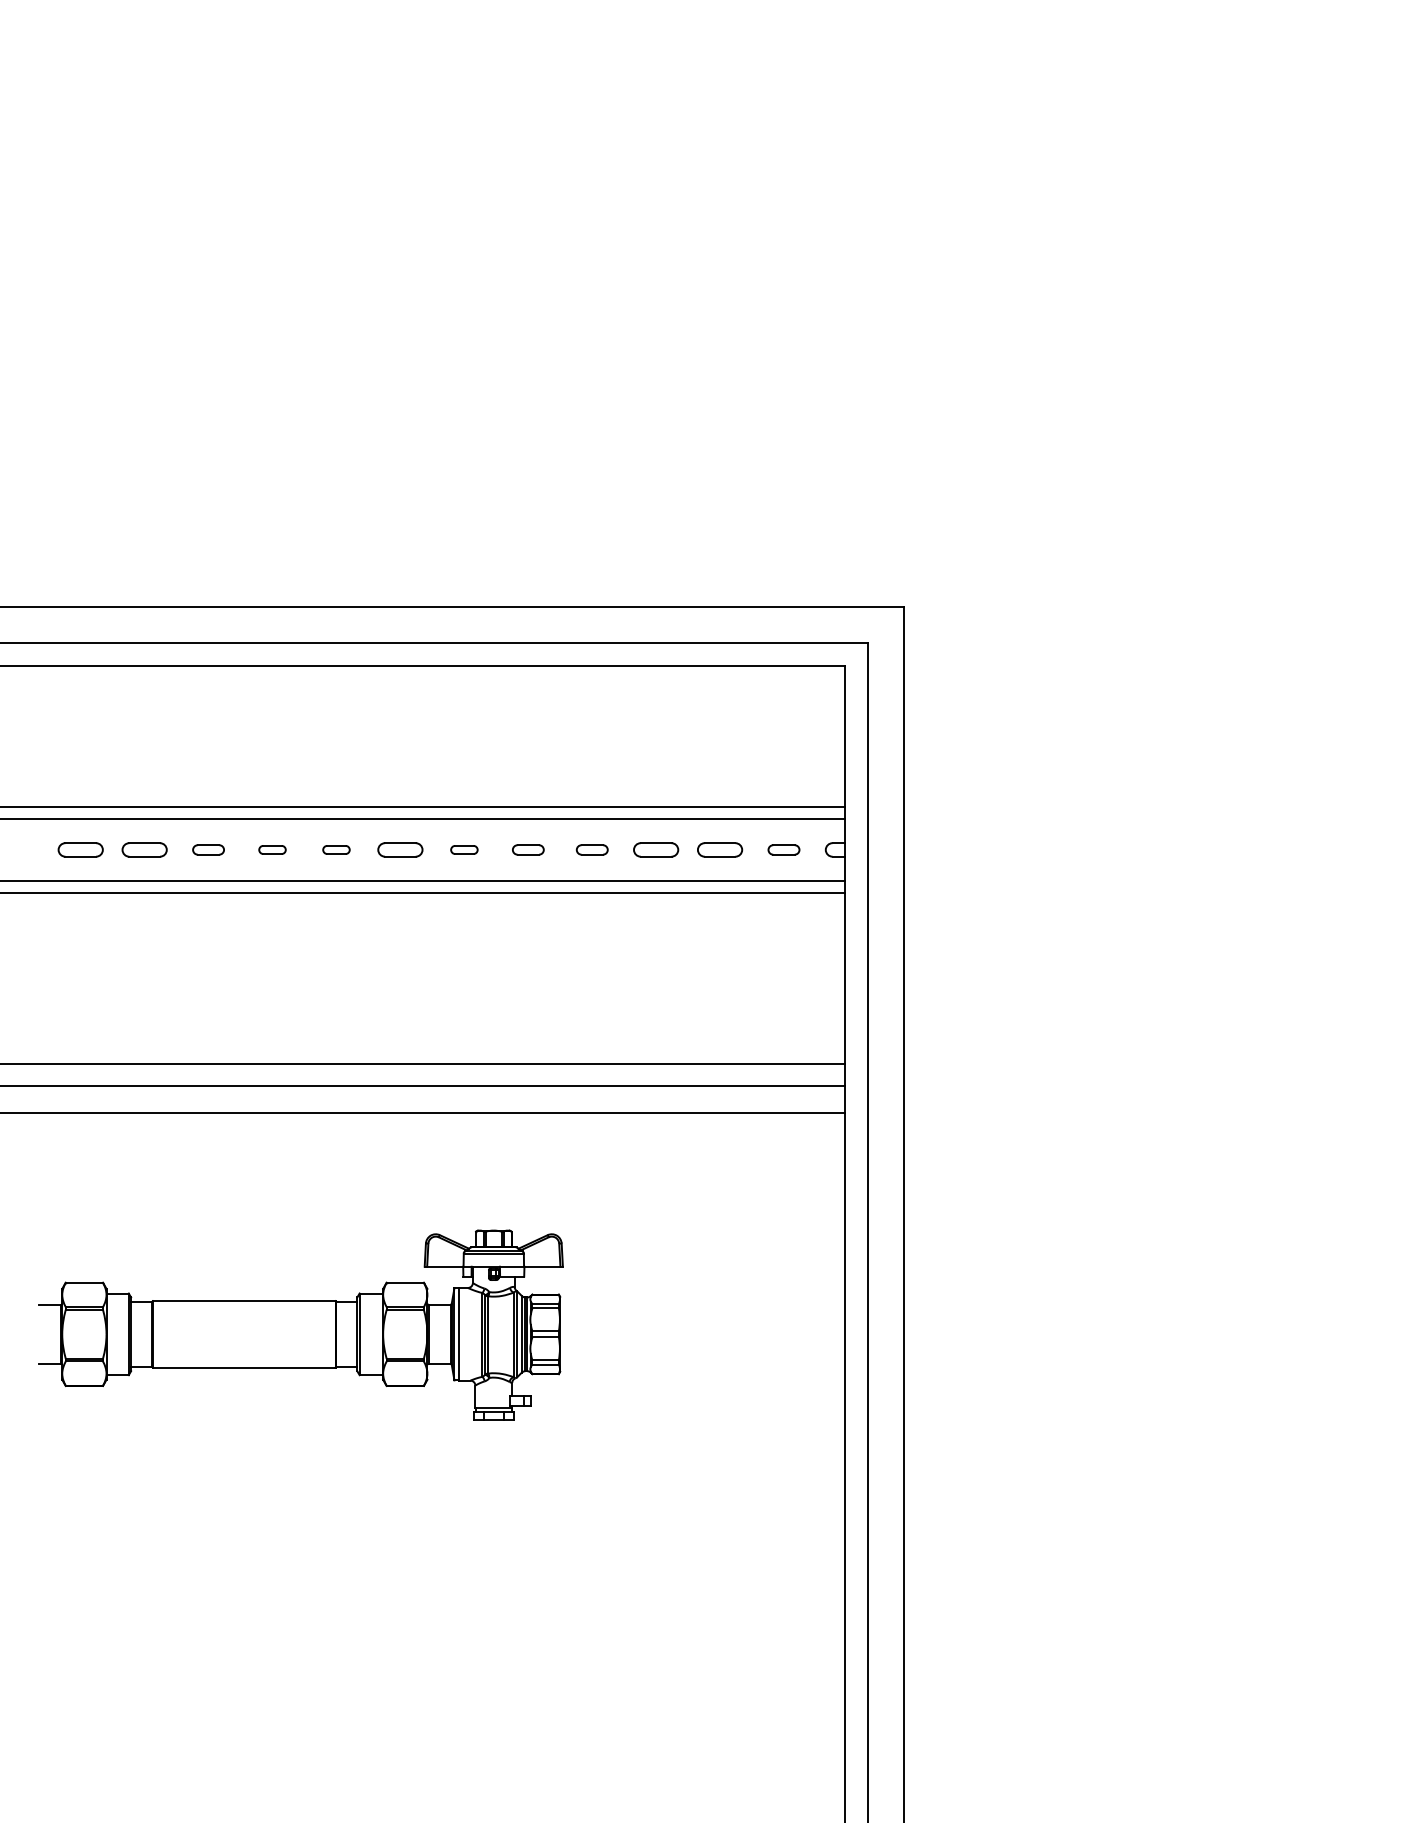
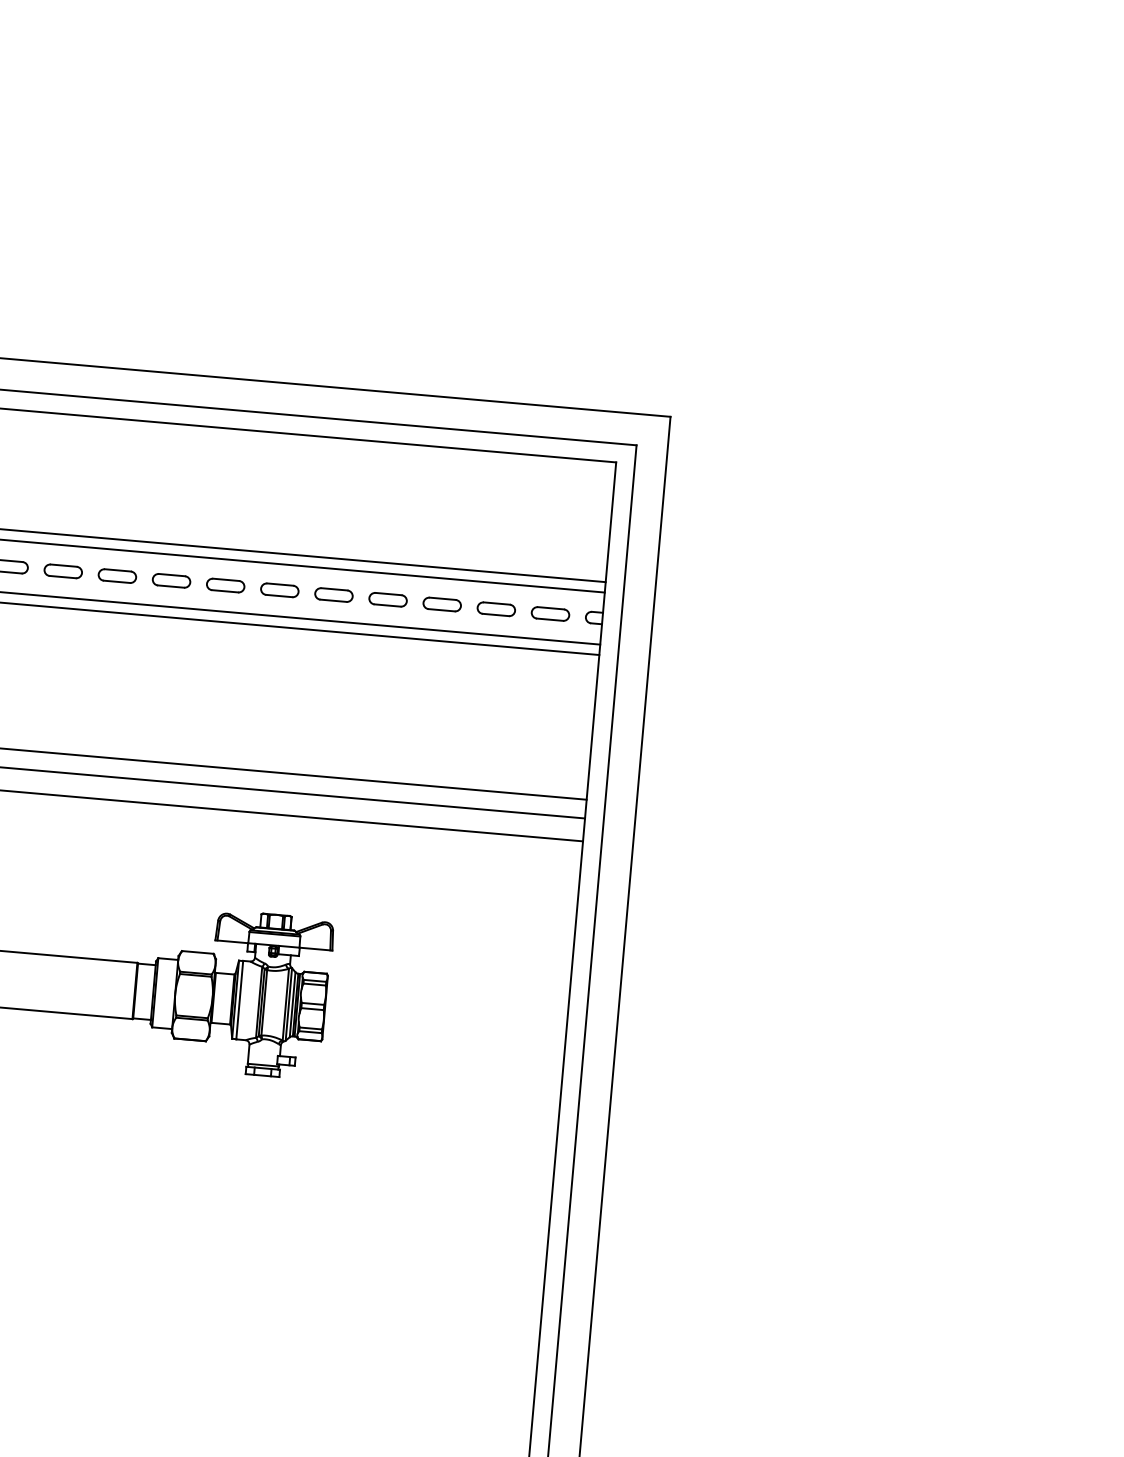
part: (208, 849) -> (63, 571), size x1.43
part: (272, 849) -> (117, 575), size x1.67
part: (336, 849) -> (171, 580), size x1.67
part: (464, 849) -> (280, 589), size x1.67
part: (528, 849) -> (334, 594), size x1.43
part: (592, 849) -> (388, 599), size x1.43
part: (783, 849) -> (550, 613), size x1.43

